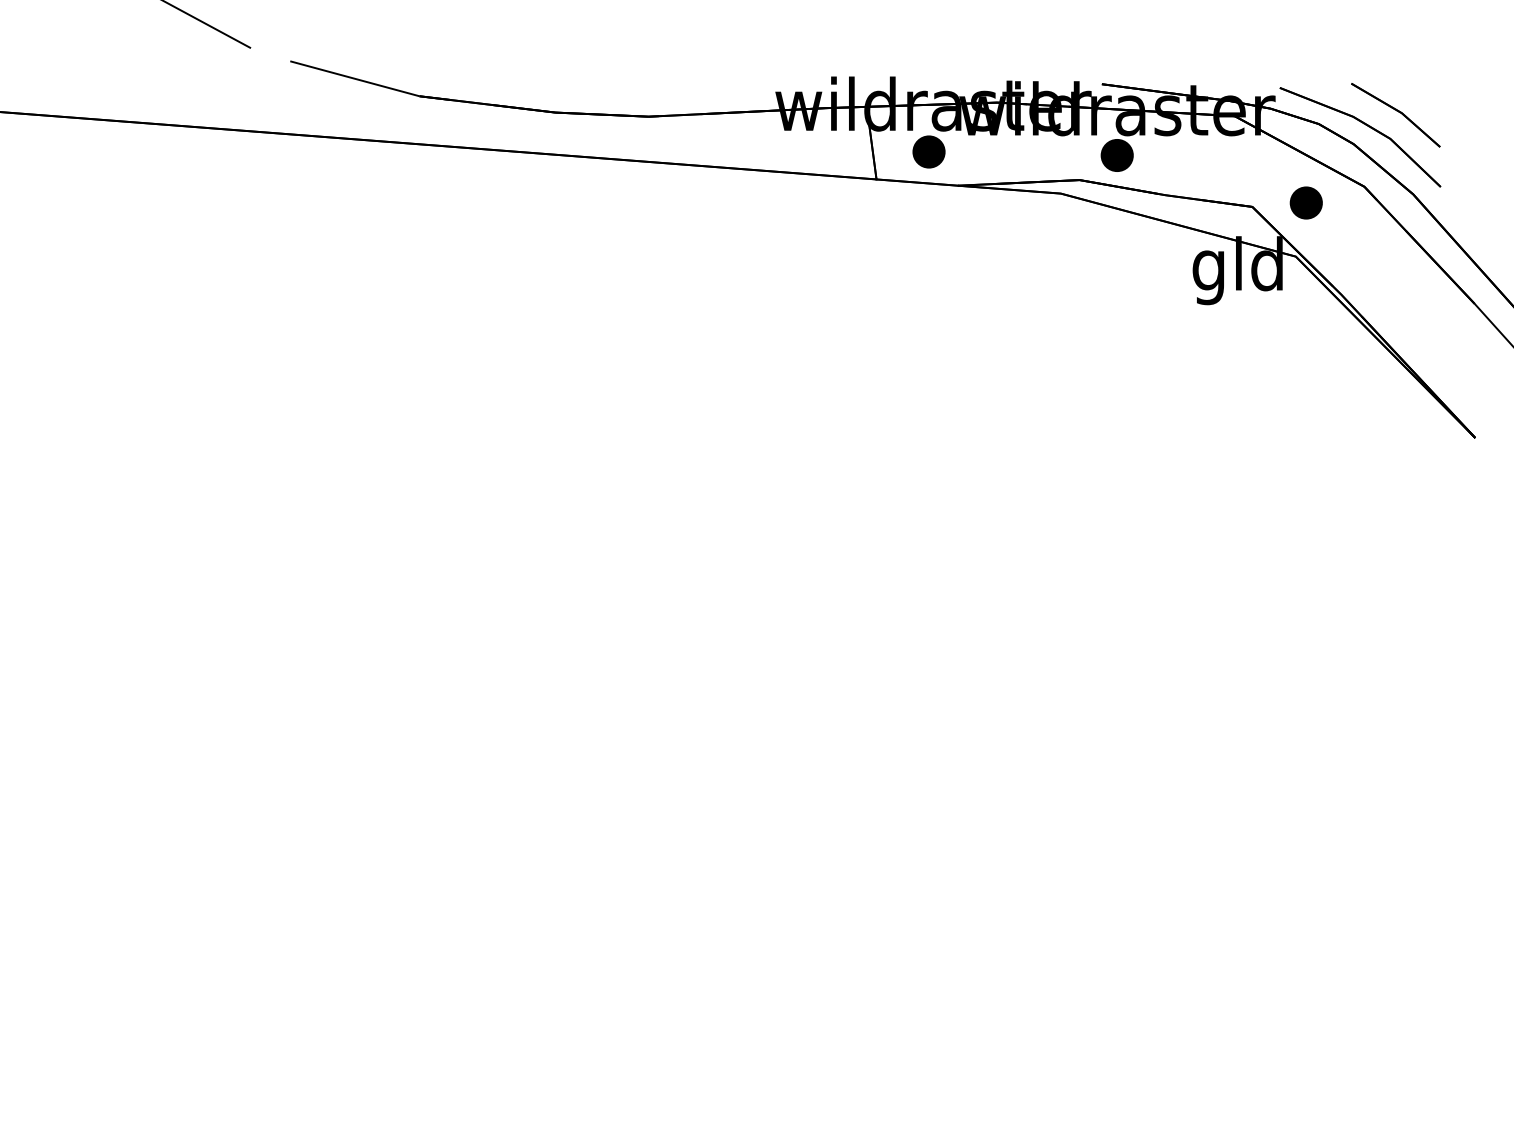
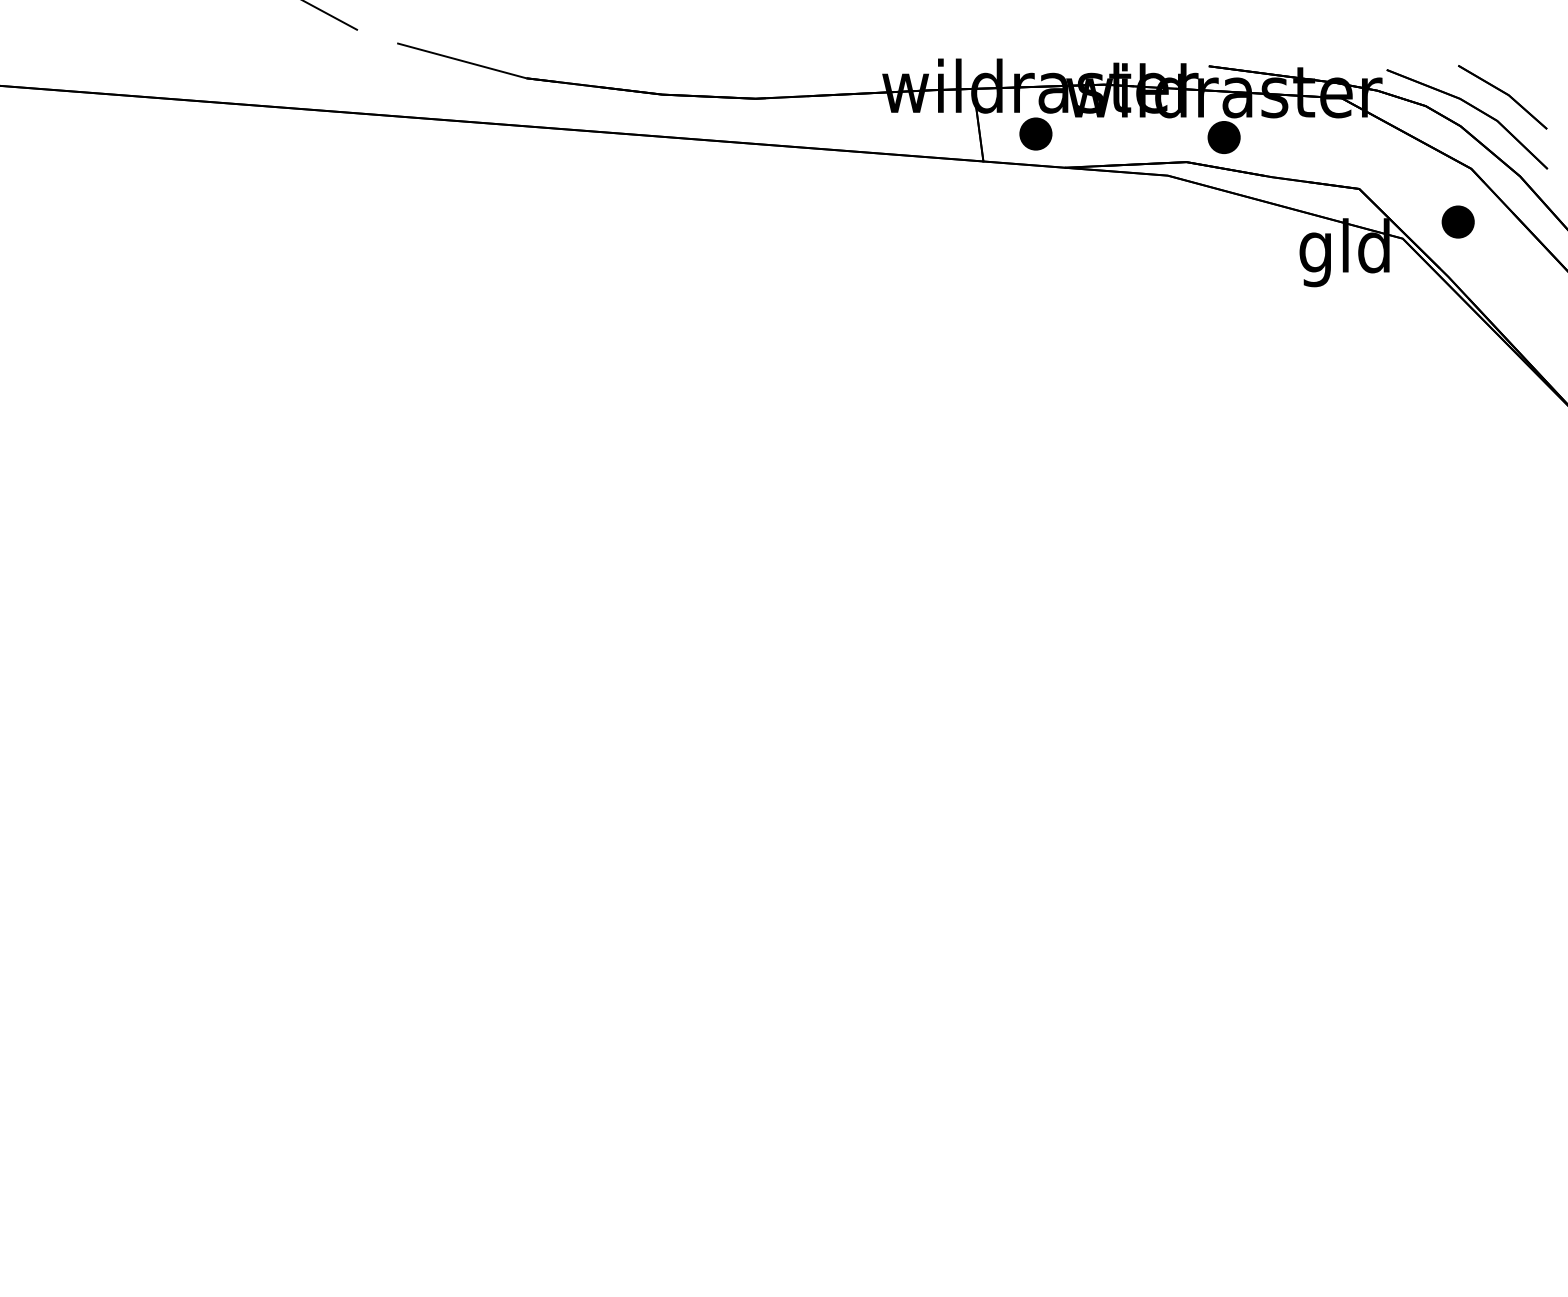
part: (1305, 202) -> (1457, 221), moved

